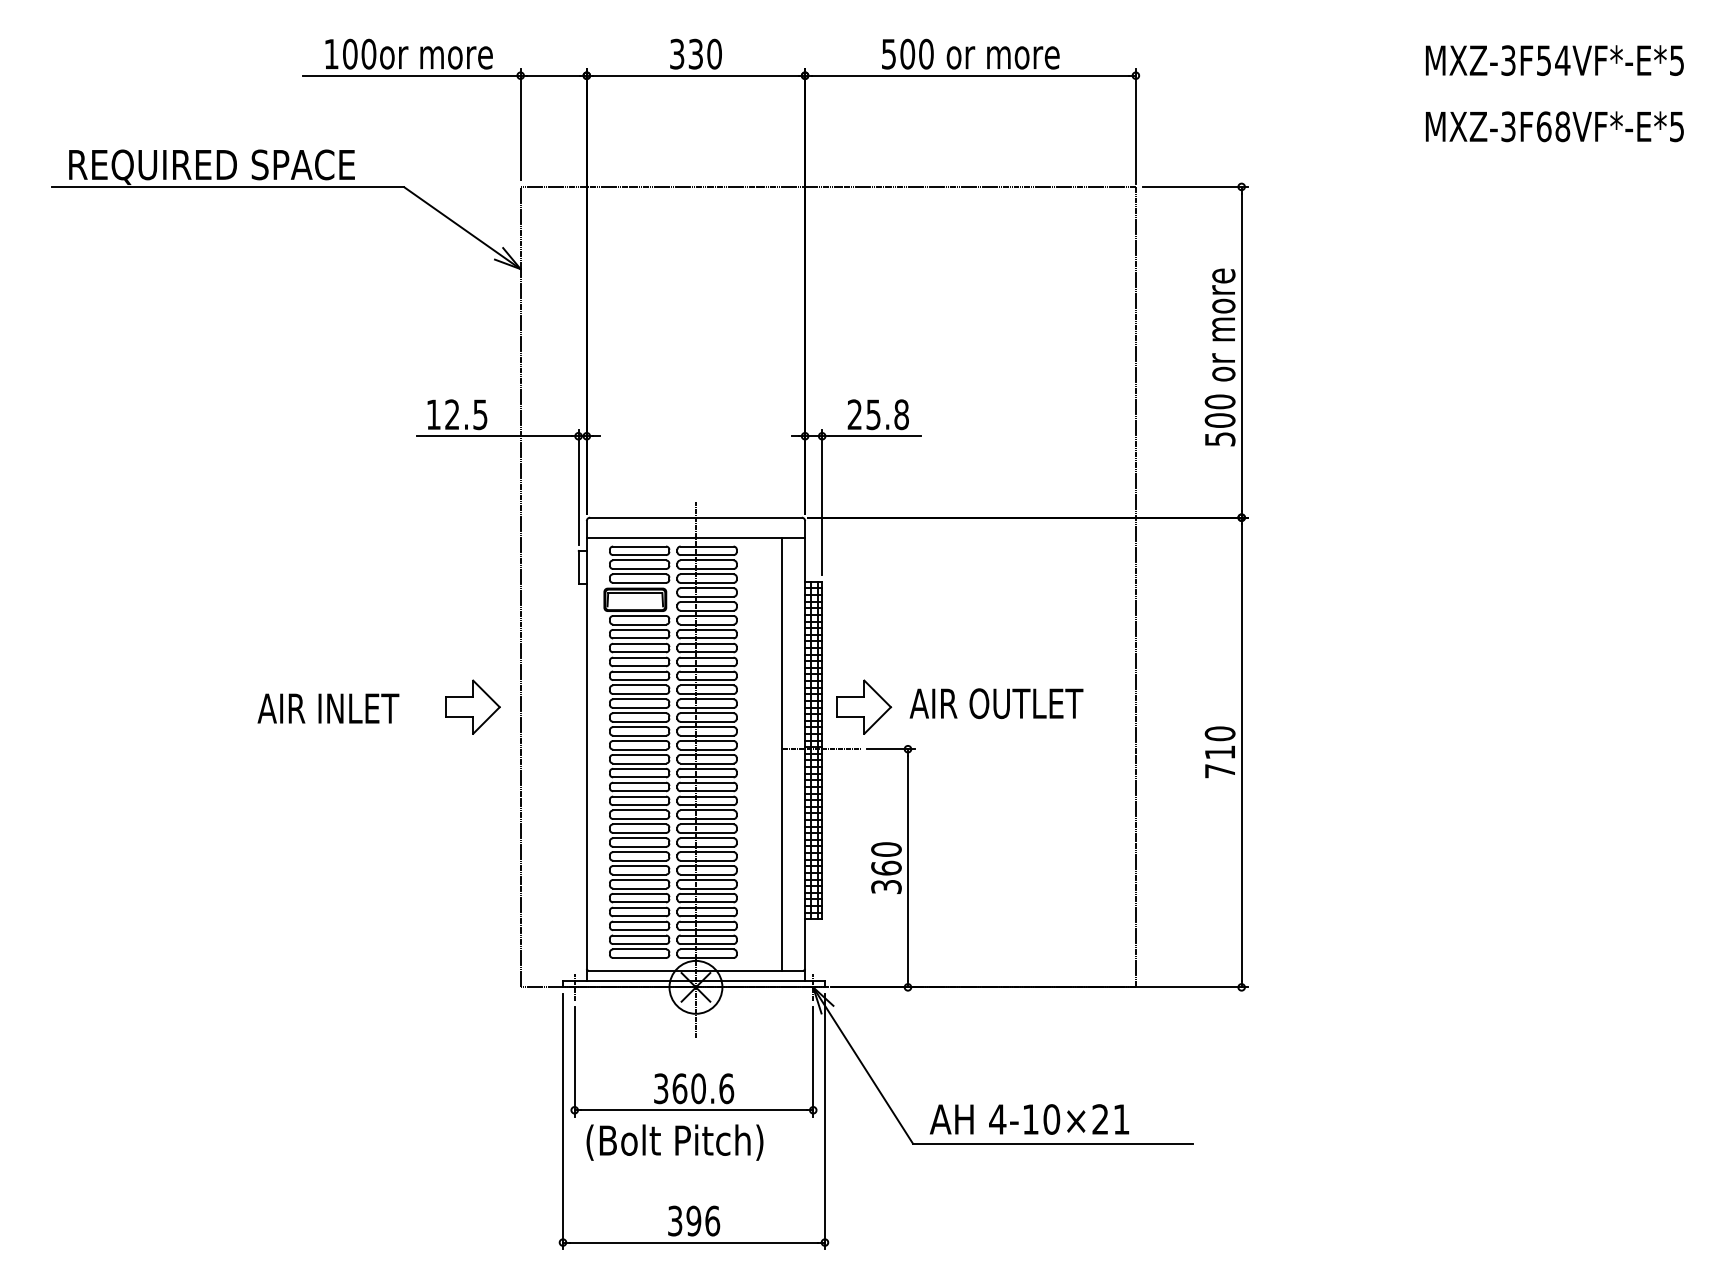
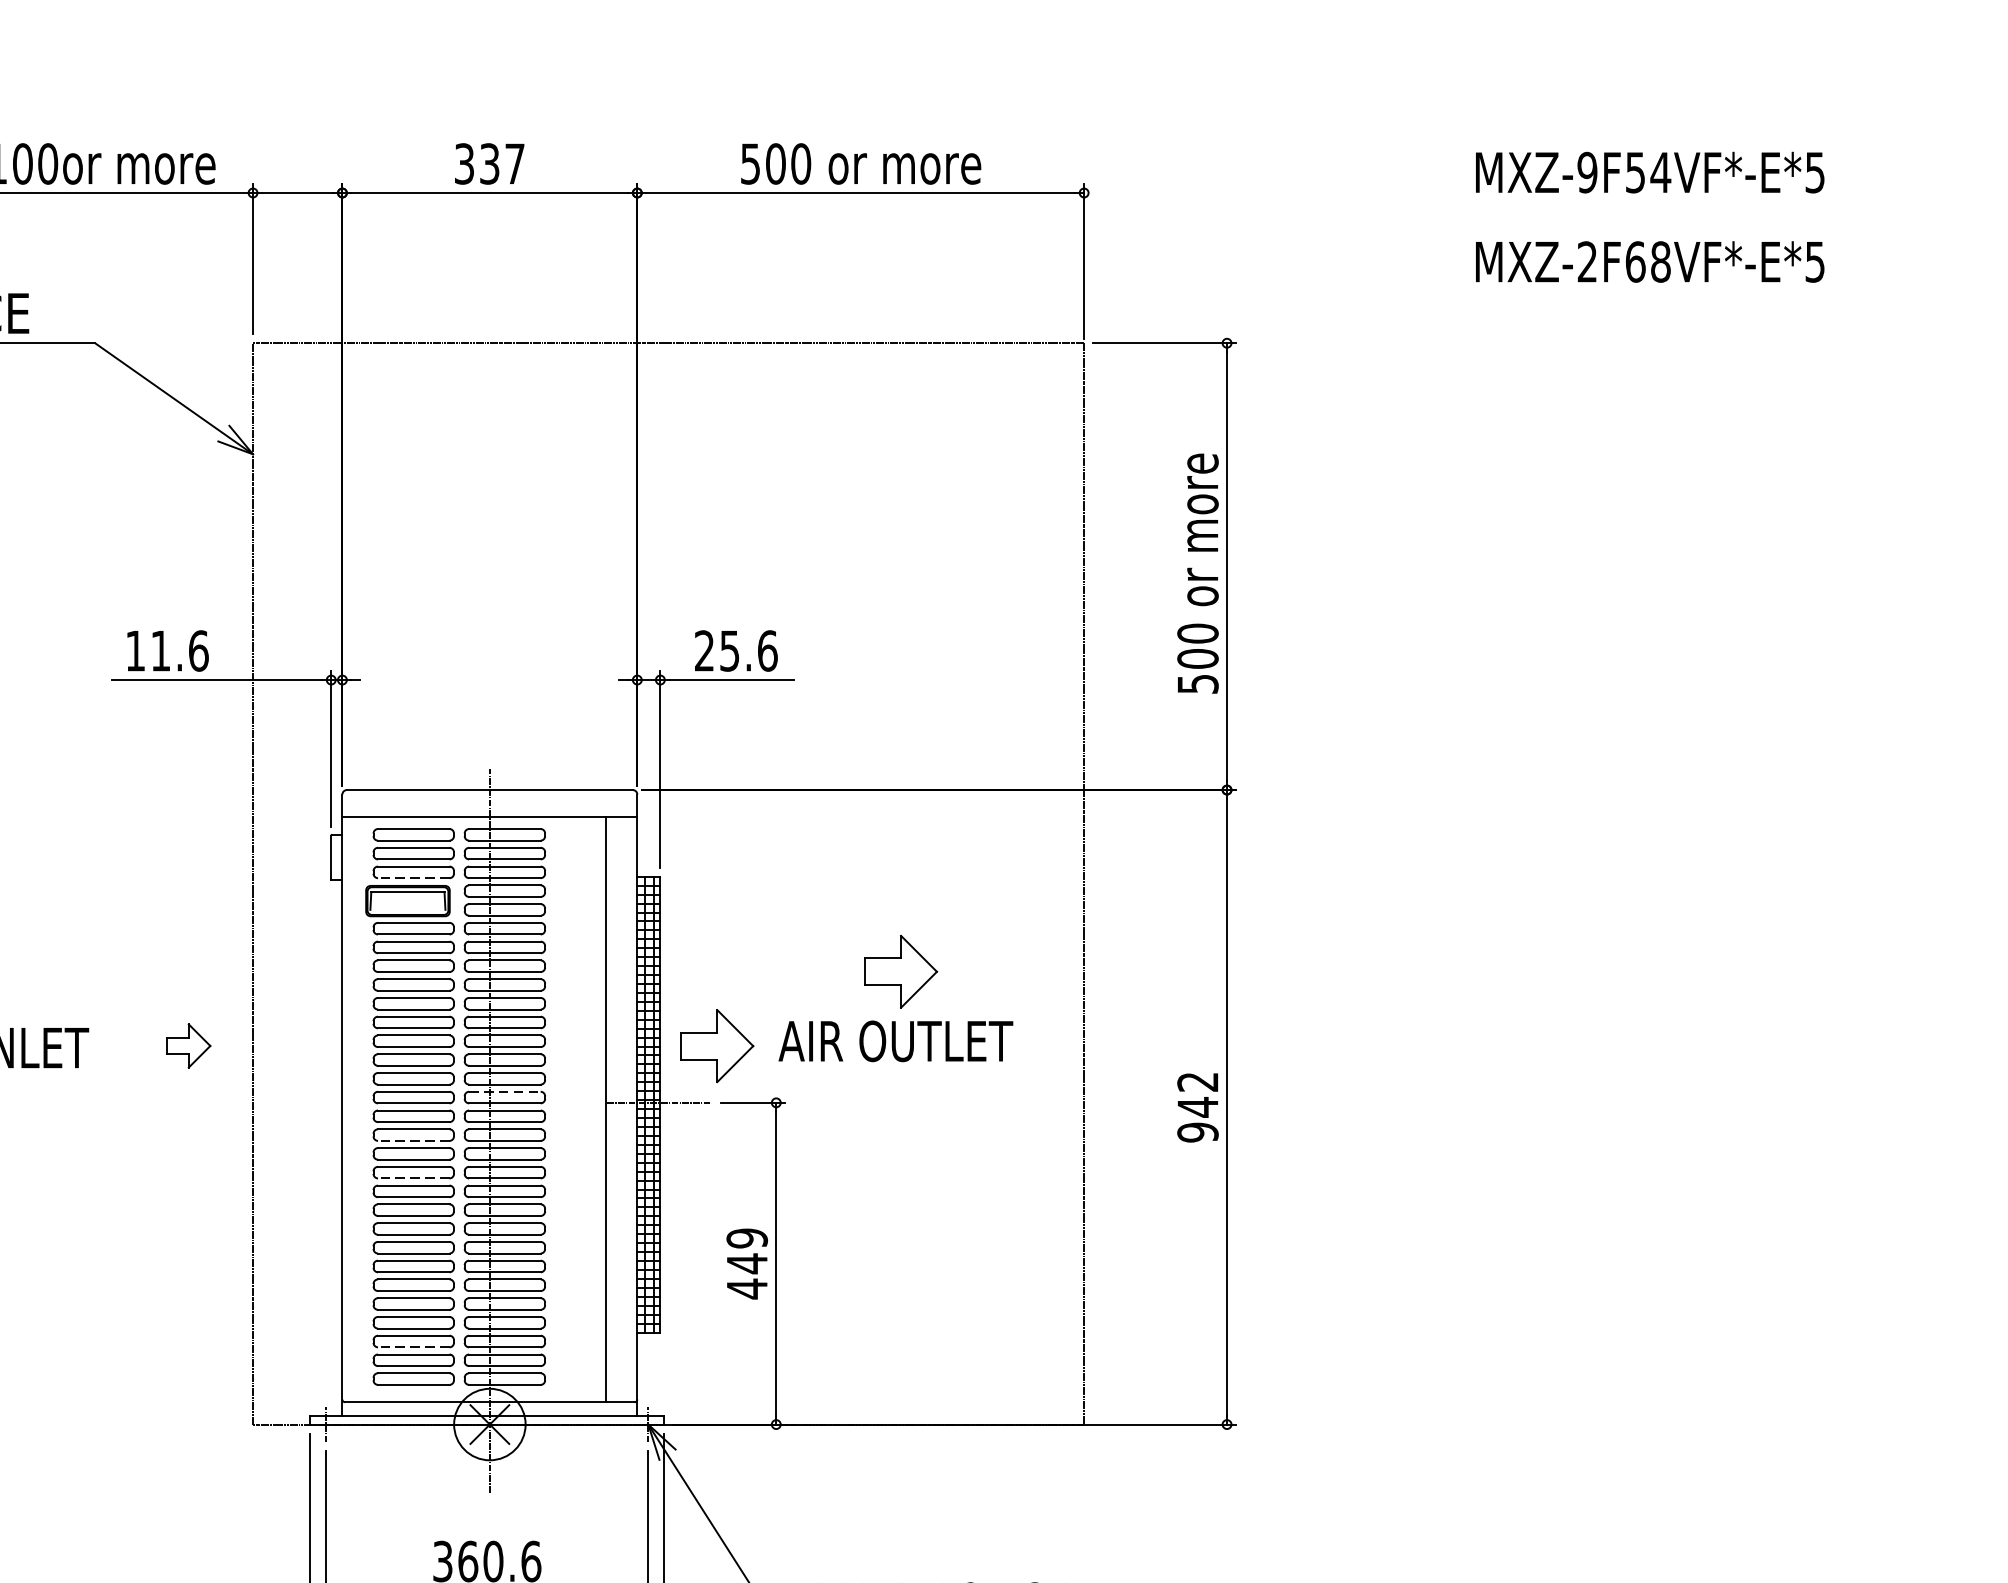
text: (714, 53) -> (514, 163), 330 -> 337
text: (1508, 60) -> (1587, 172), MXZ-3F54VF*-E*5 -> MXZ-9F54VF*-E*5
text: (1508, 126) -> (1587, 261), MXZ-3F68VF*-E*5 -> MXZ-2F68VF*-E*5
text: (466, 414) -> (179, 650), 12.5 -> 11.6
text: (901, 414) -> (767, 650), 25.8 -> 25.6
line: (639, 582) -> (413, 877), solid -> dashed
part: (1000, 651) -> (901, 970), added
part: (472, 706) -> (187, 1045), size x0.6
line: (707, 741) -> (505, 1092), solid -> dashed
text: (1219, 752) -> (1197, 1107), 710 -> 942
line: (639, 777) -> (413, 1141), solid -> dashed
line: (639, 805) -> (413, 1178), solid -> dashed
text: (886, 868) -> (747, 1263), 360 -> 449
line: (639, 930) -> (413, 1347), solid -> dashed

